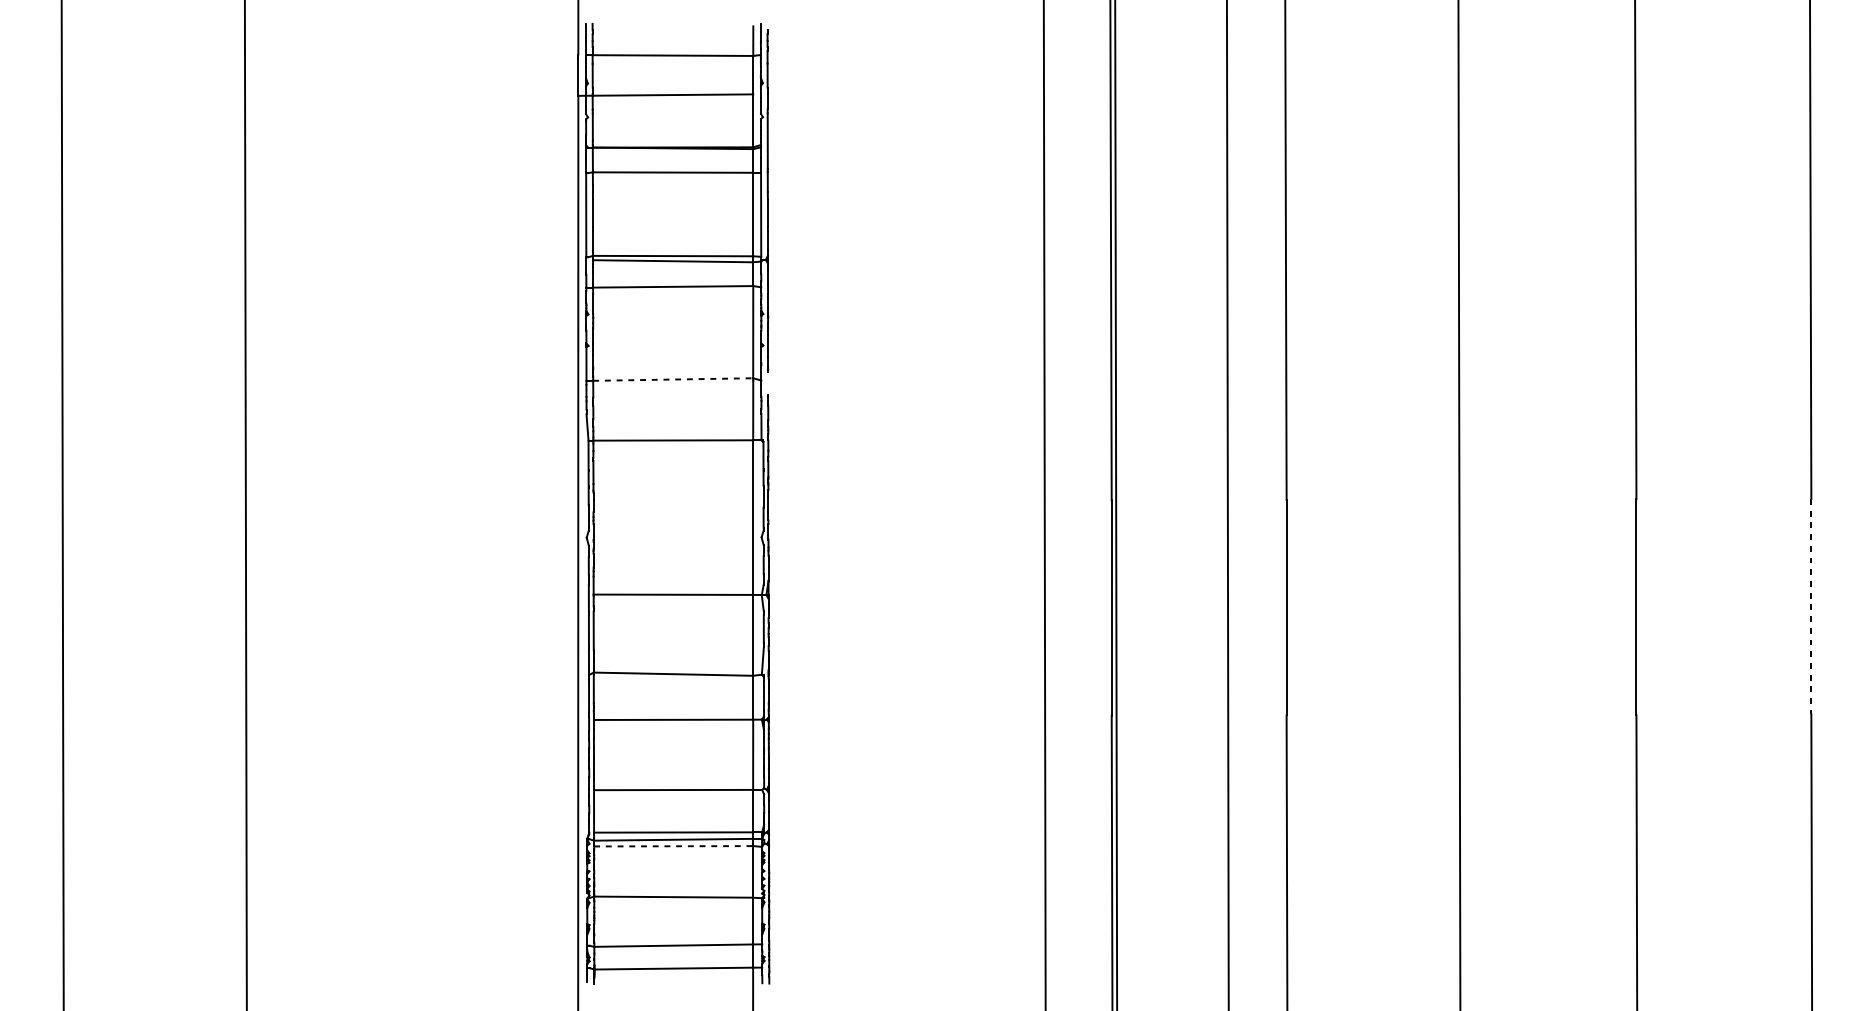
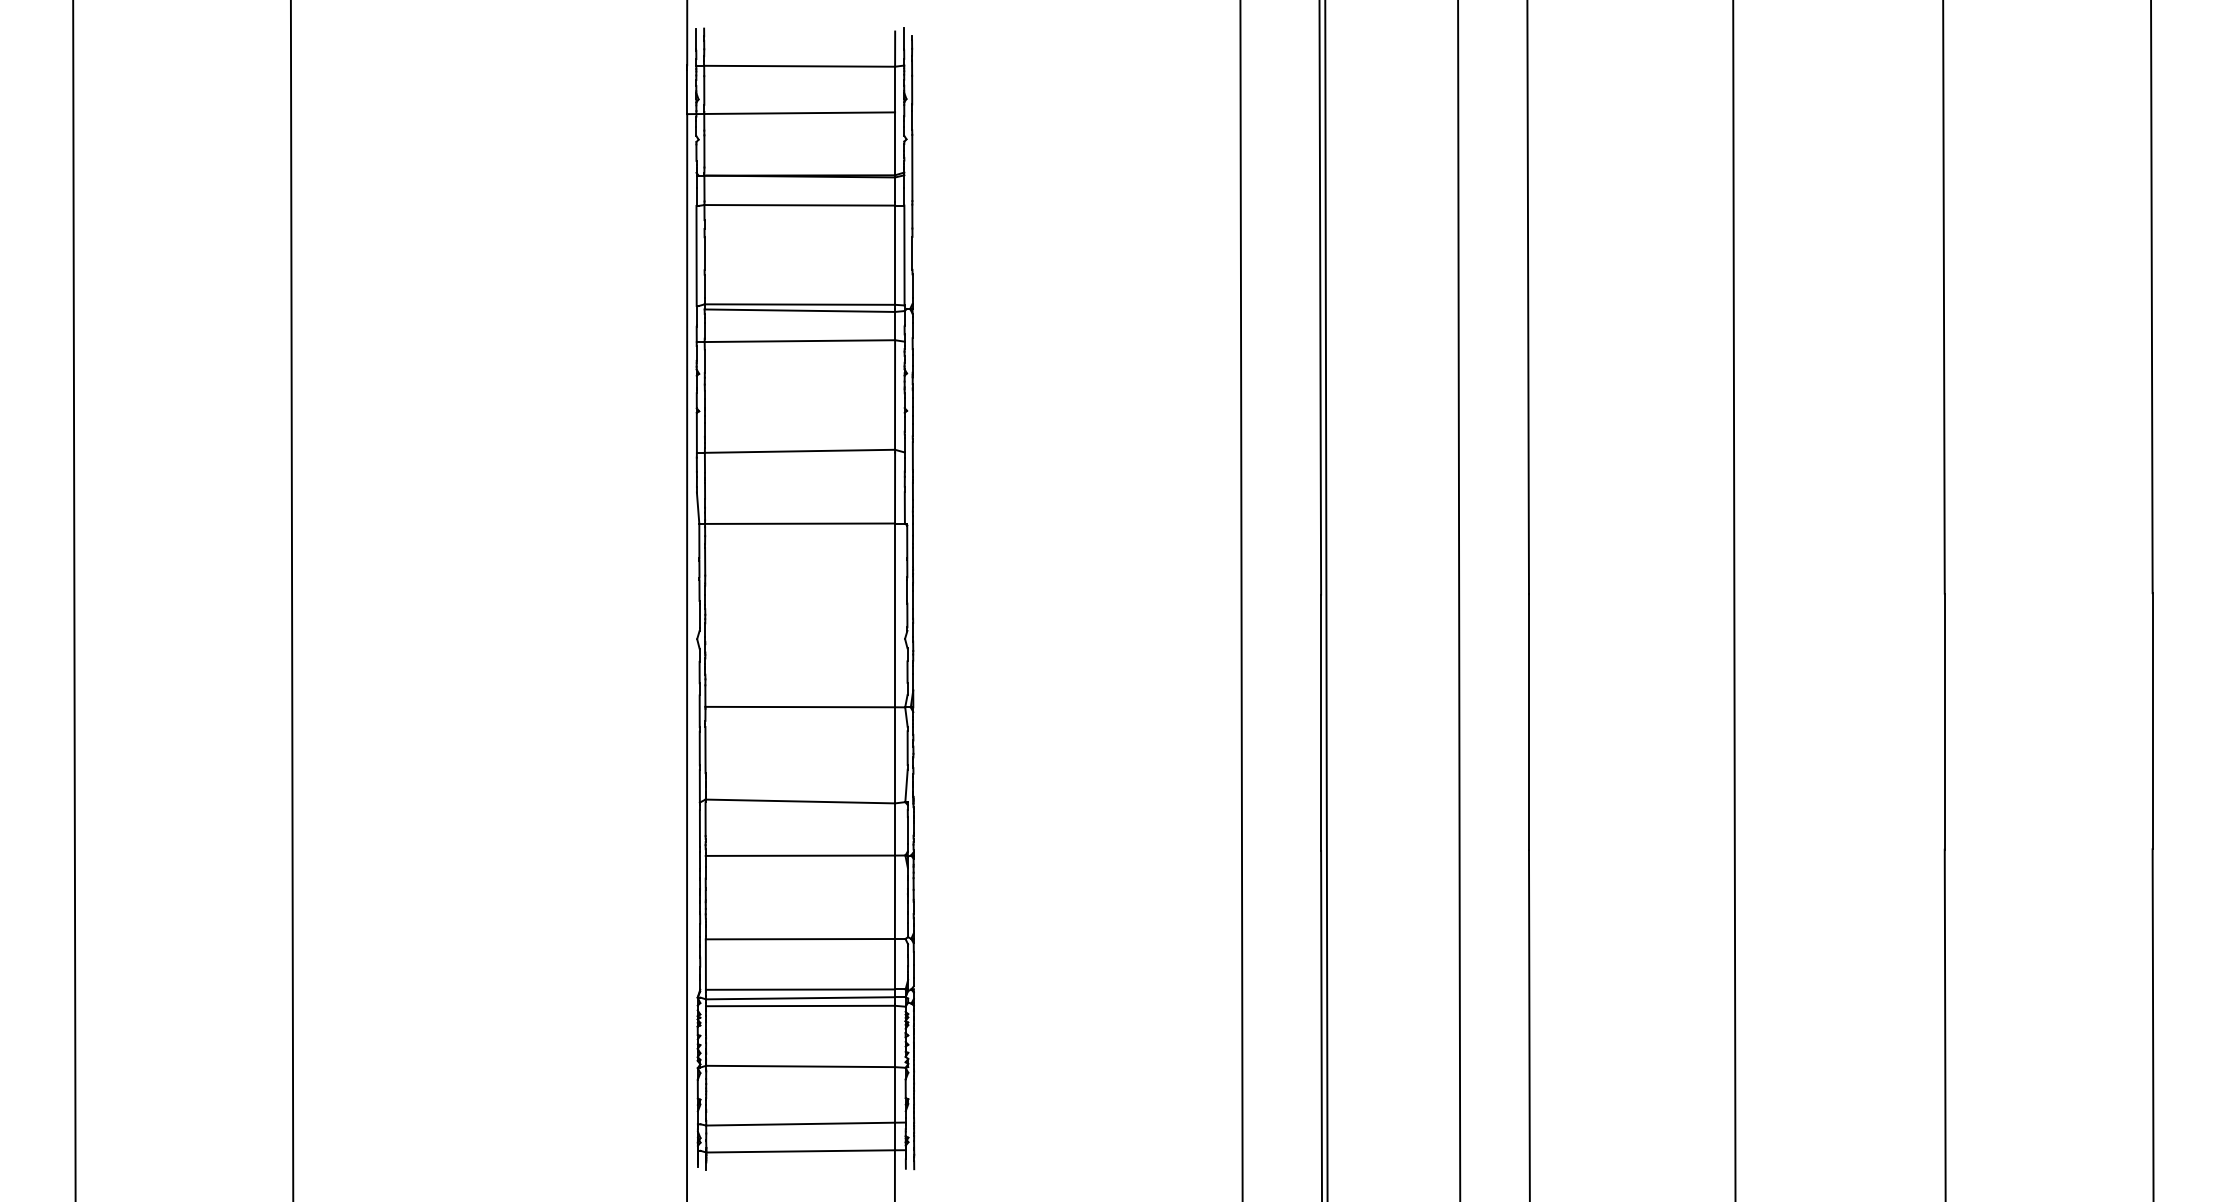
line: (673, 379) -> (800, 451), dashed -> solid
line: (767, 383) -> (912, 455), added
line: (1811, 606) -> (2152, 721), dashed -> solid
line: (673, 846) -> (800, 1006), dashed -> solid

